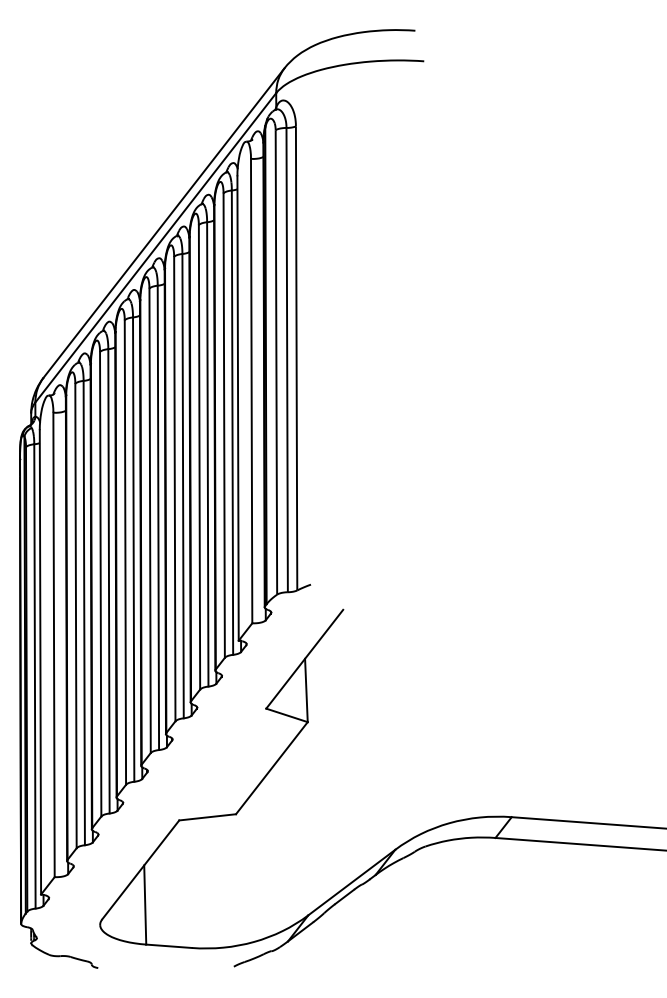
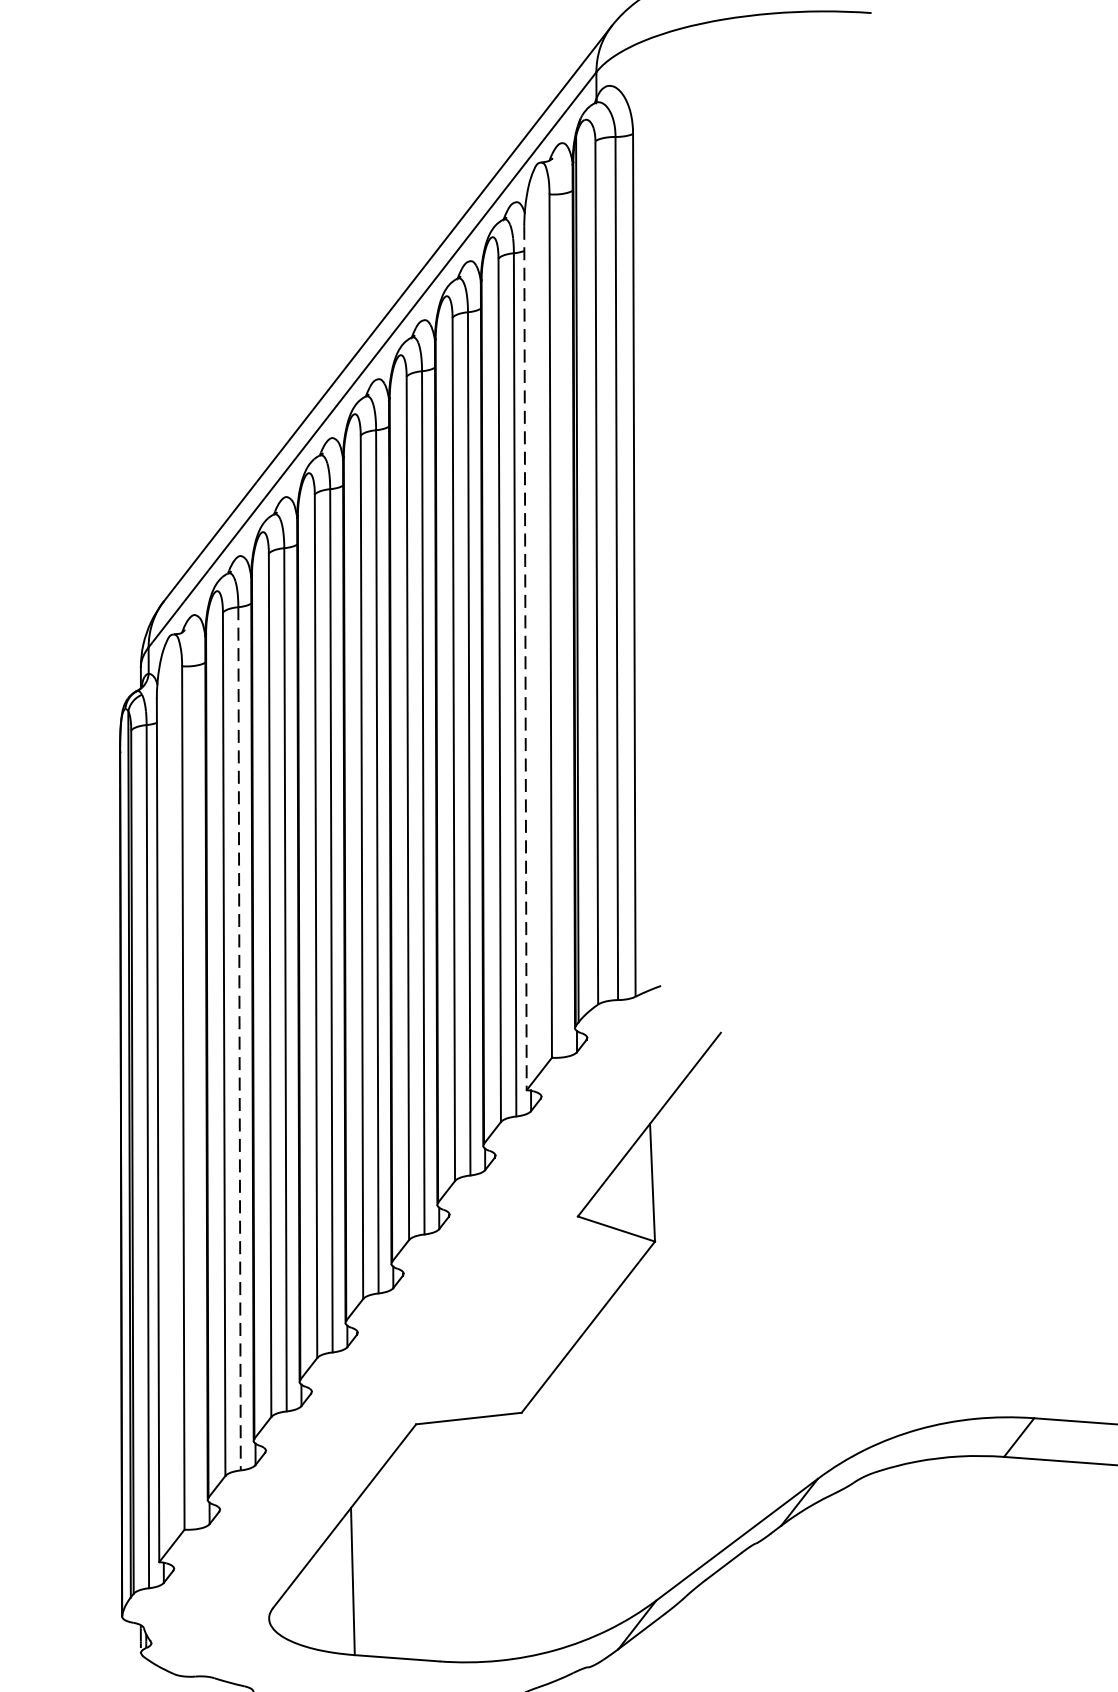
line: (238, 409) -> (526, 660), solid -> dashed
line: (84, 613) -> (239, 1039), solid -> dashed

